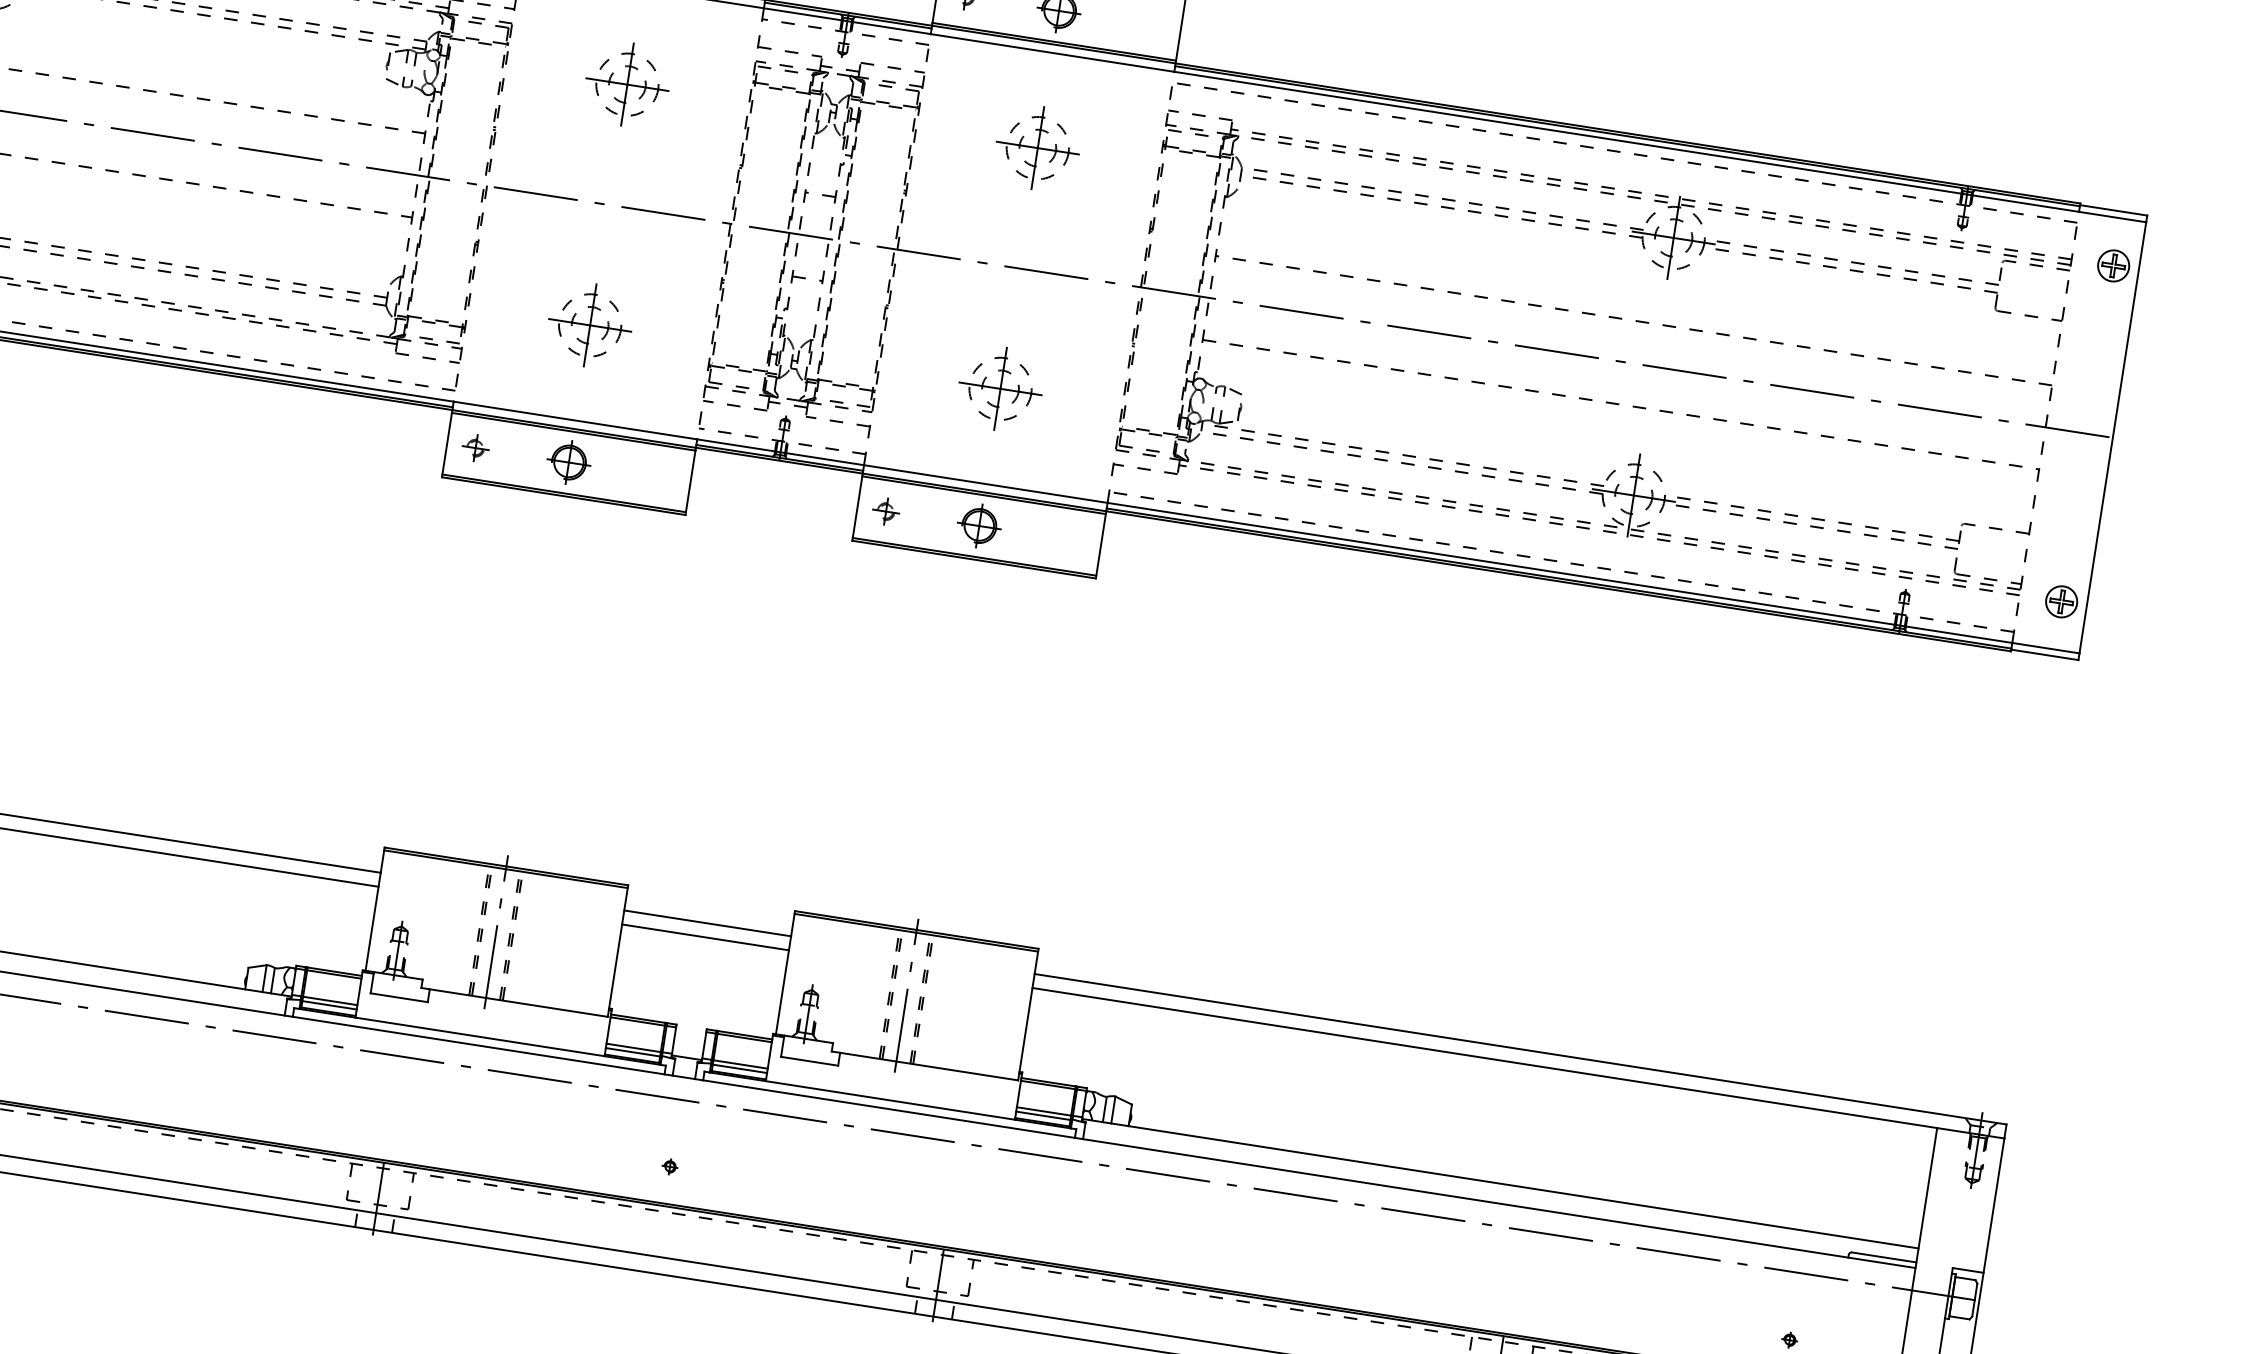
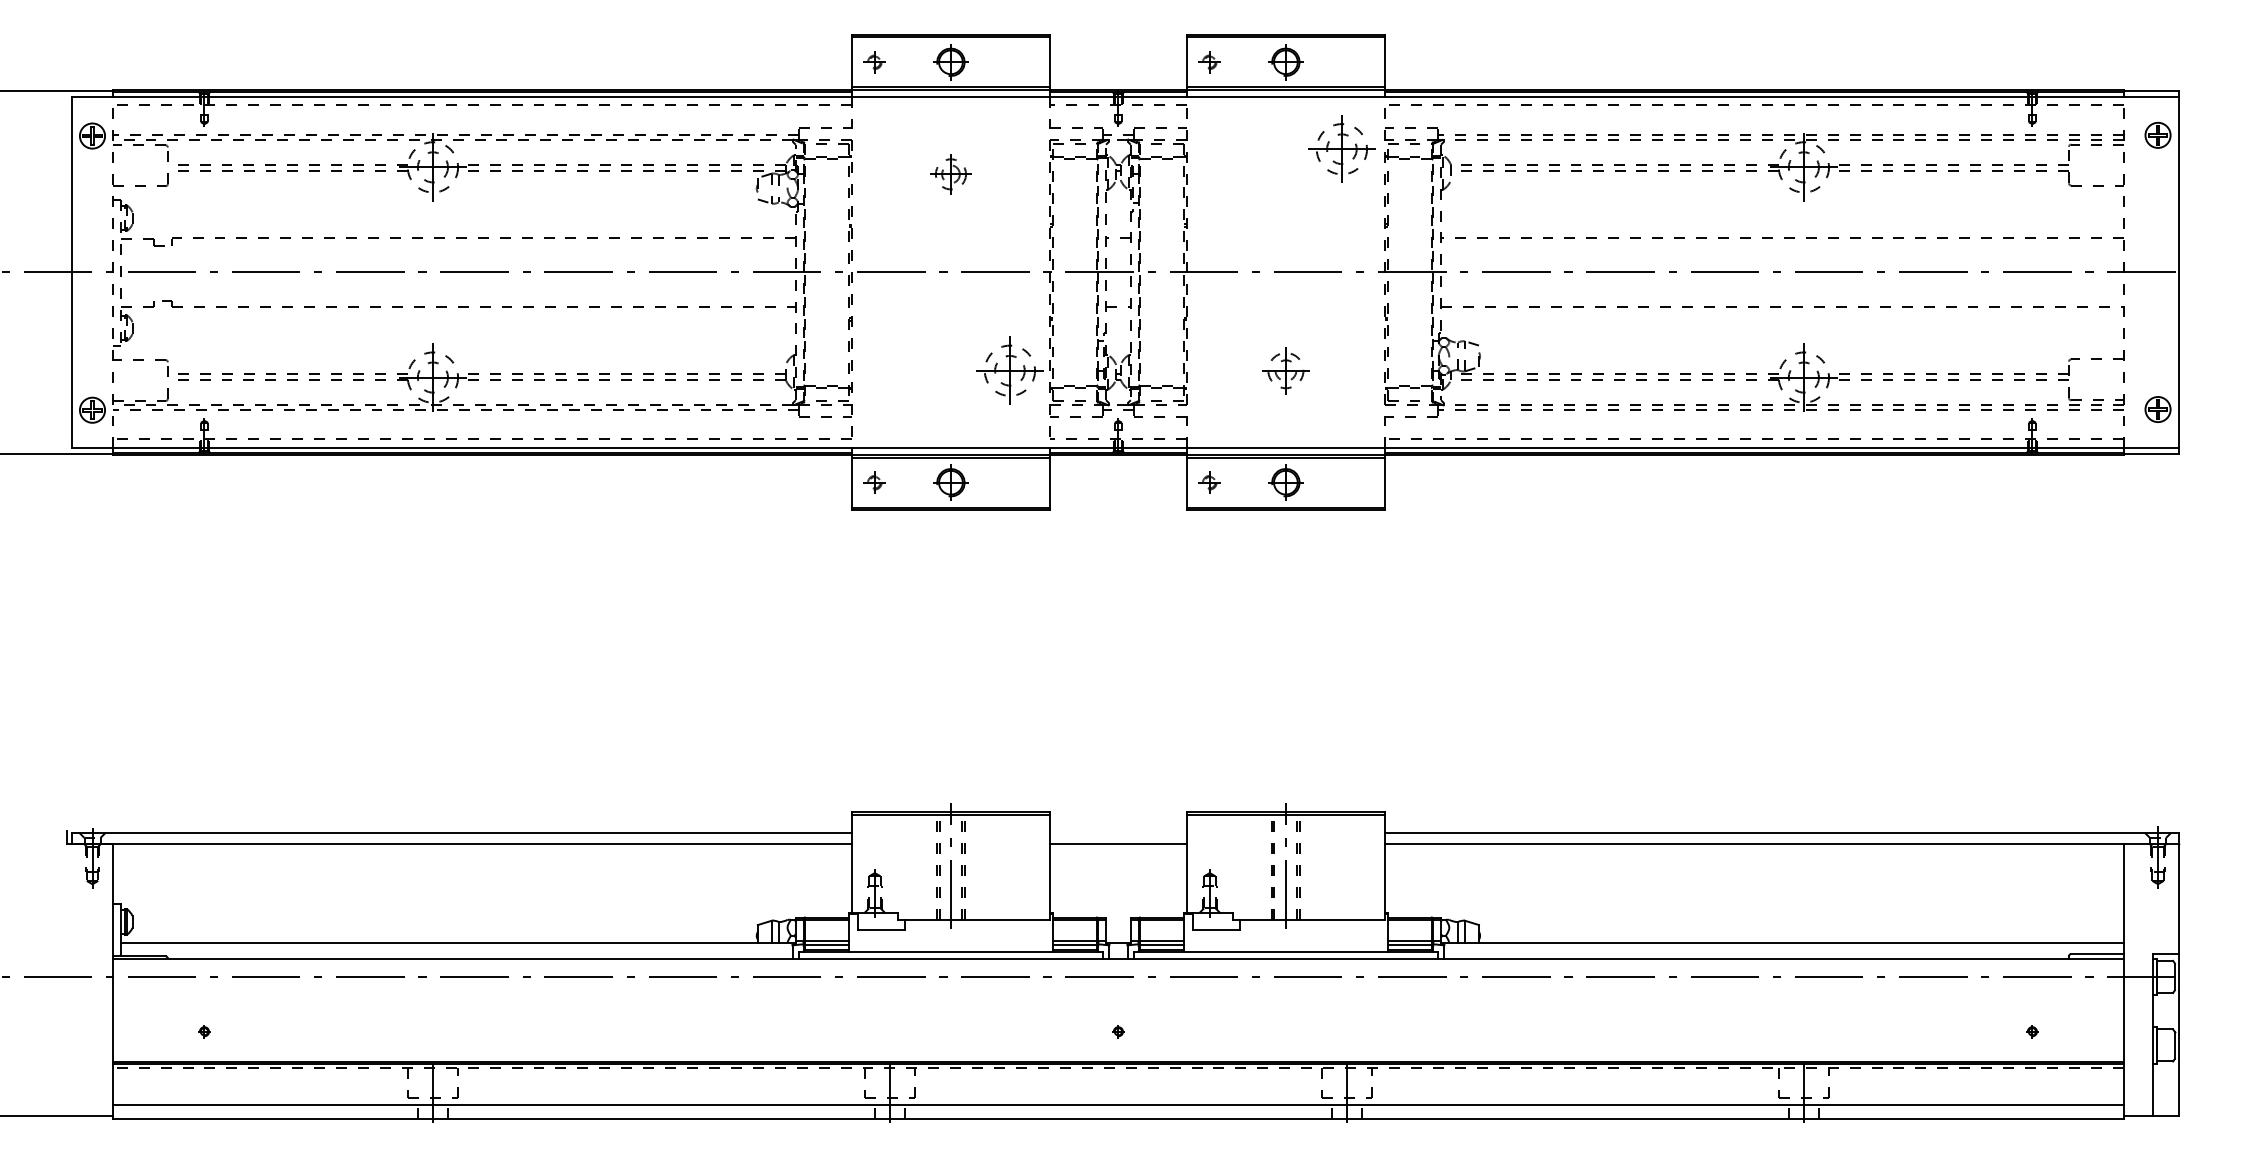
part: (626, 84) -> (950, 174), size x0.6
part: (1037, 147) -> (1341, 148), moved
part: (589, 324) -> (1009, 370), moved
part: (1000, 388) -> (1285, 370), size x0.7
line: (707, 922) -> (1118, 832), removed

